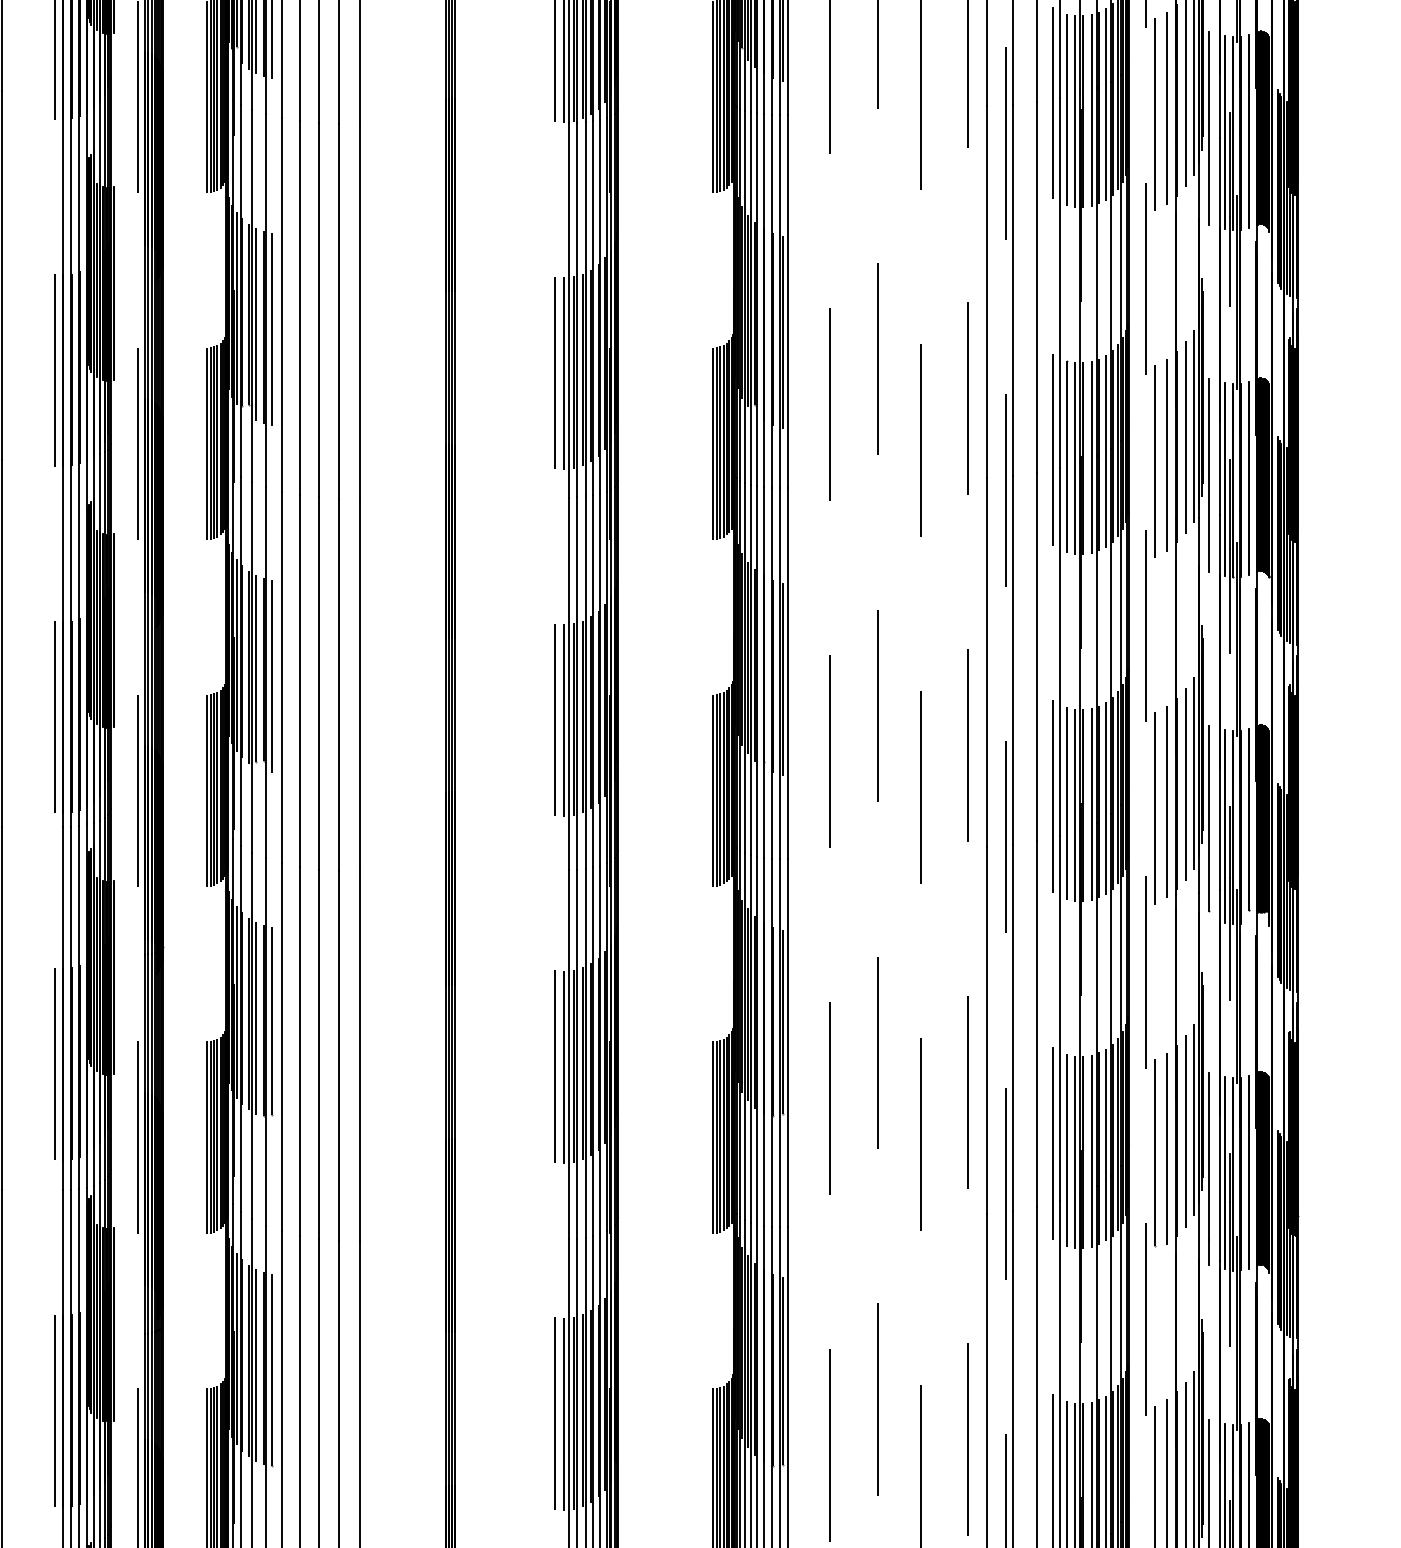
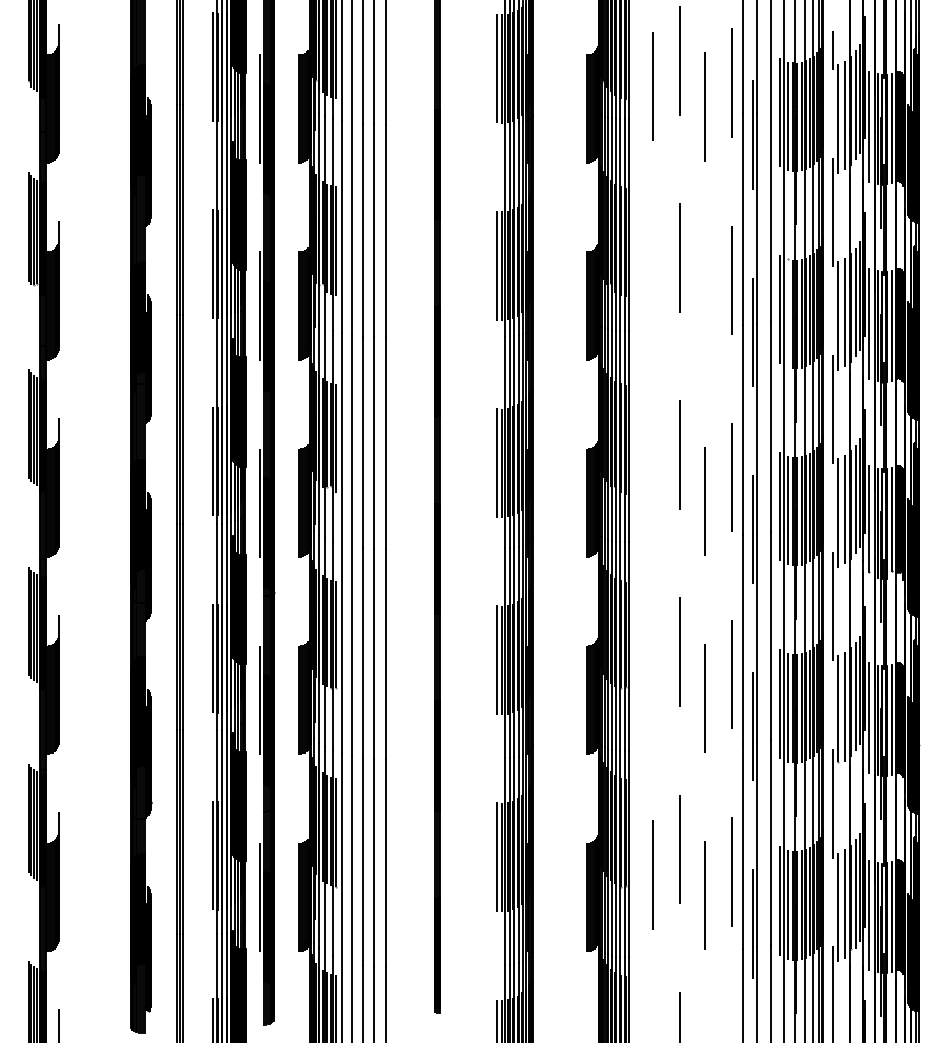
line: (828, 404) -> (652, 283), removed
line: (920, 439) -> (704, 303), removed
line: (1067, 456) -> (788, 313), removed
line: (828, 750) -> (652, 480), removed
line: (828, 1097) -> (652, 677), removed

